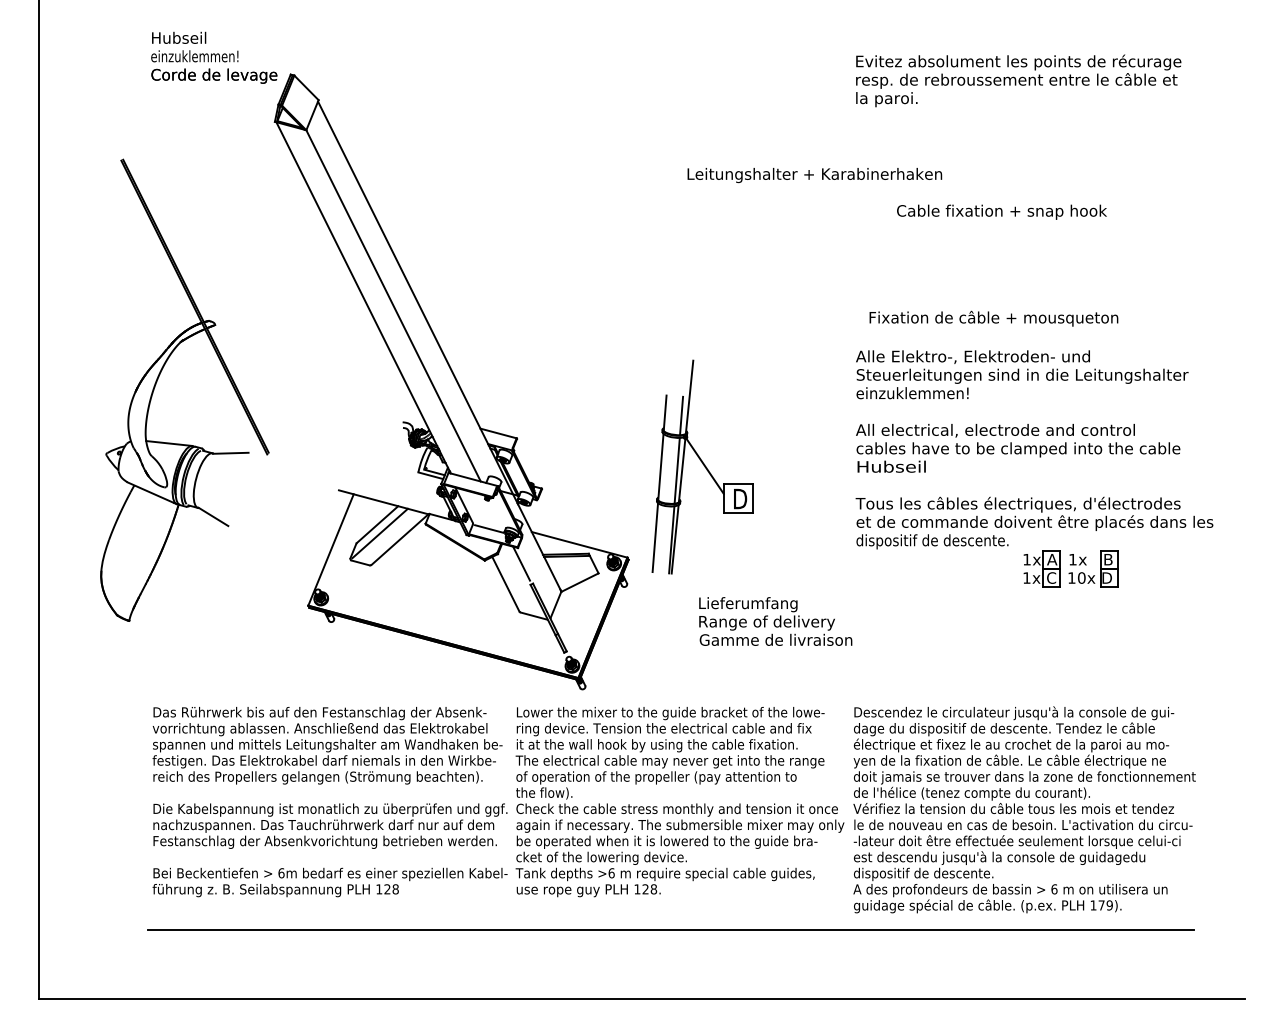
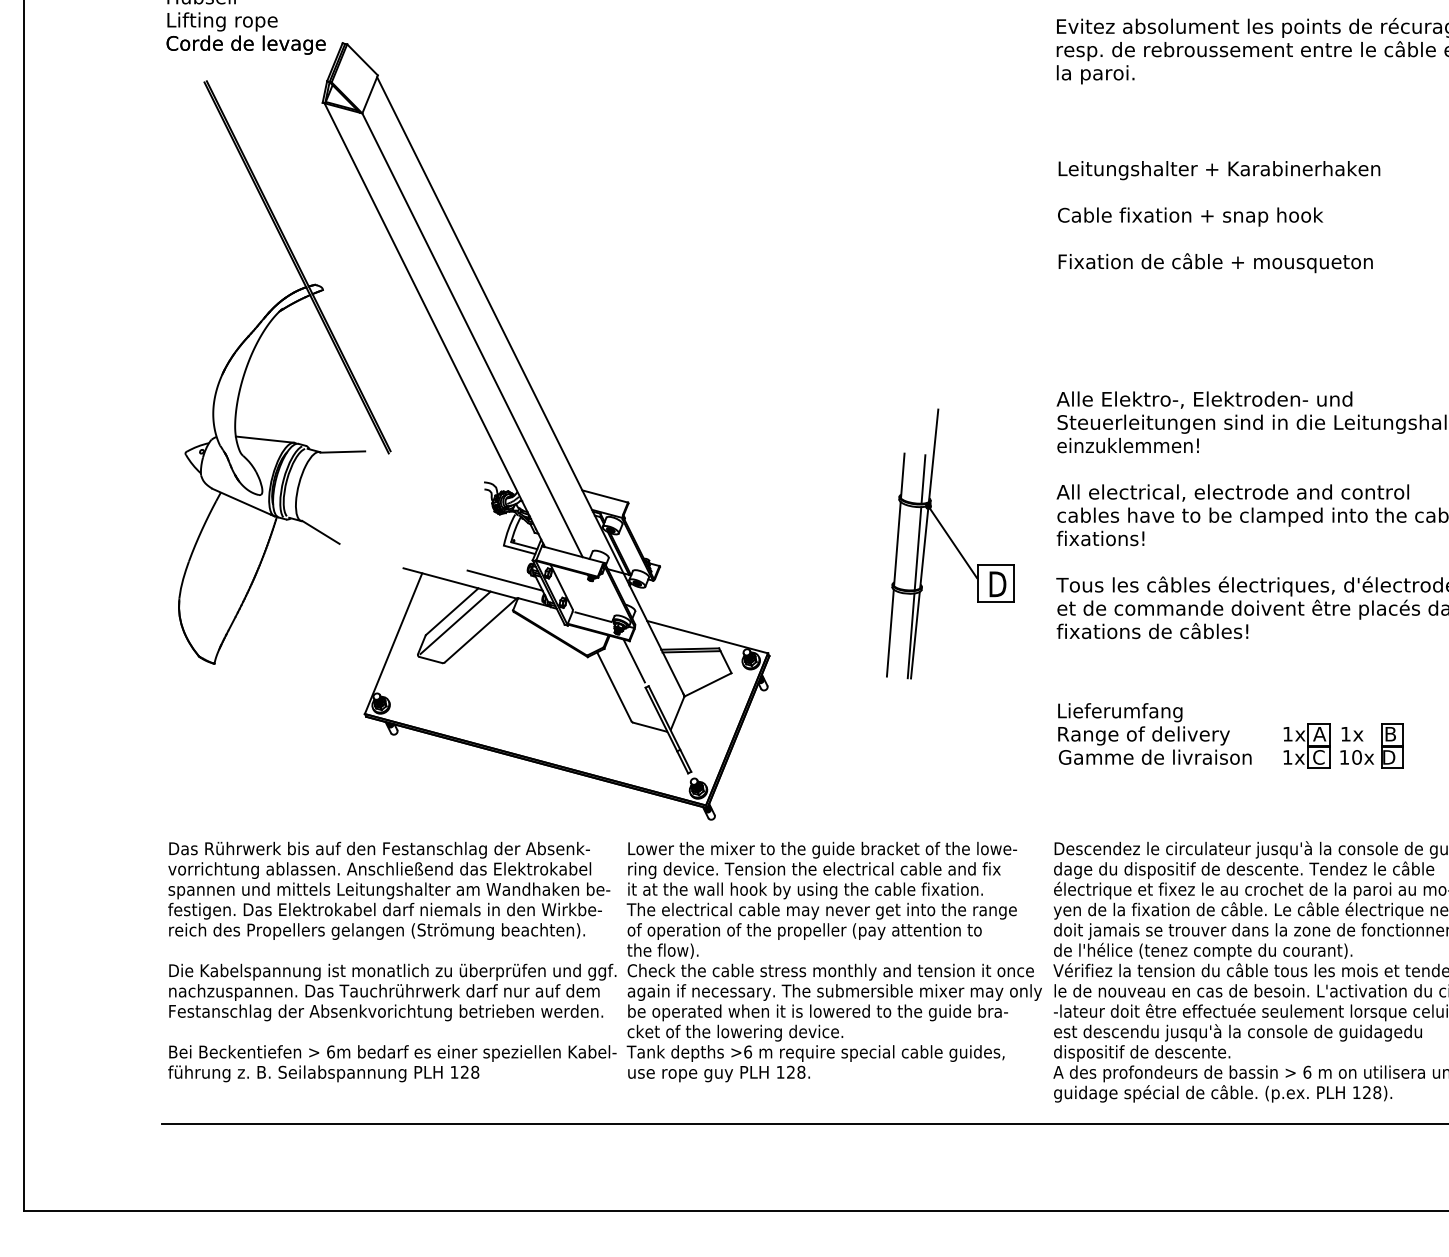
text: (195, 57) -> (222, 21), einzuklemmen! -> Lifting rope
text: (814, 175) -> (1219, 170), moved
text: (1001, 211) -> (1189, 216), moved
text: (993, 318) -> (1215, 262), moved
part: (159, 377) -> (252, 356), moved
part: (702, 466) -> (949, 543), moved
text: (890, 466) -> (1100, 538), Hubseil -> fixations!
line: (419, 500) -> (505, 581), added
text: (932, 541) -> (1153, 632), dispositif de descente. -> fixations de câbles!
part: (1070, 568) -> (1342, 745), moved
text: (775, 621) -> (1154, 733), moved
text: (1105, 905) -> (1371, 1092), 179). -> 128).

